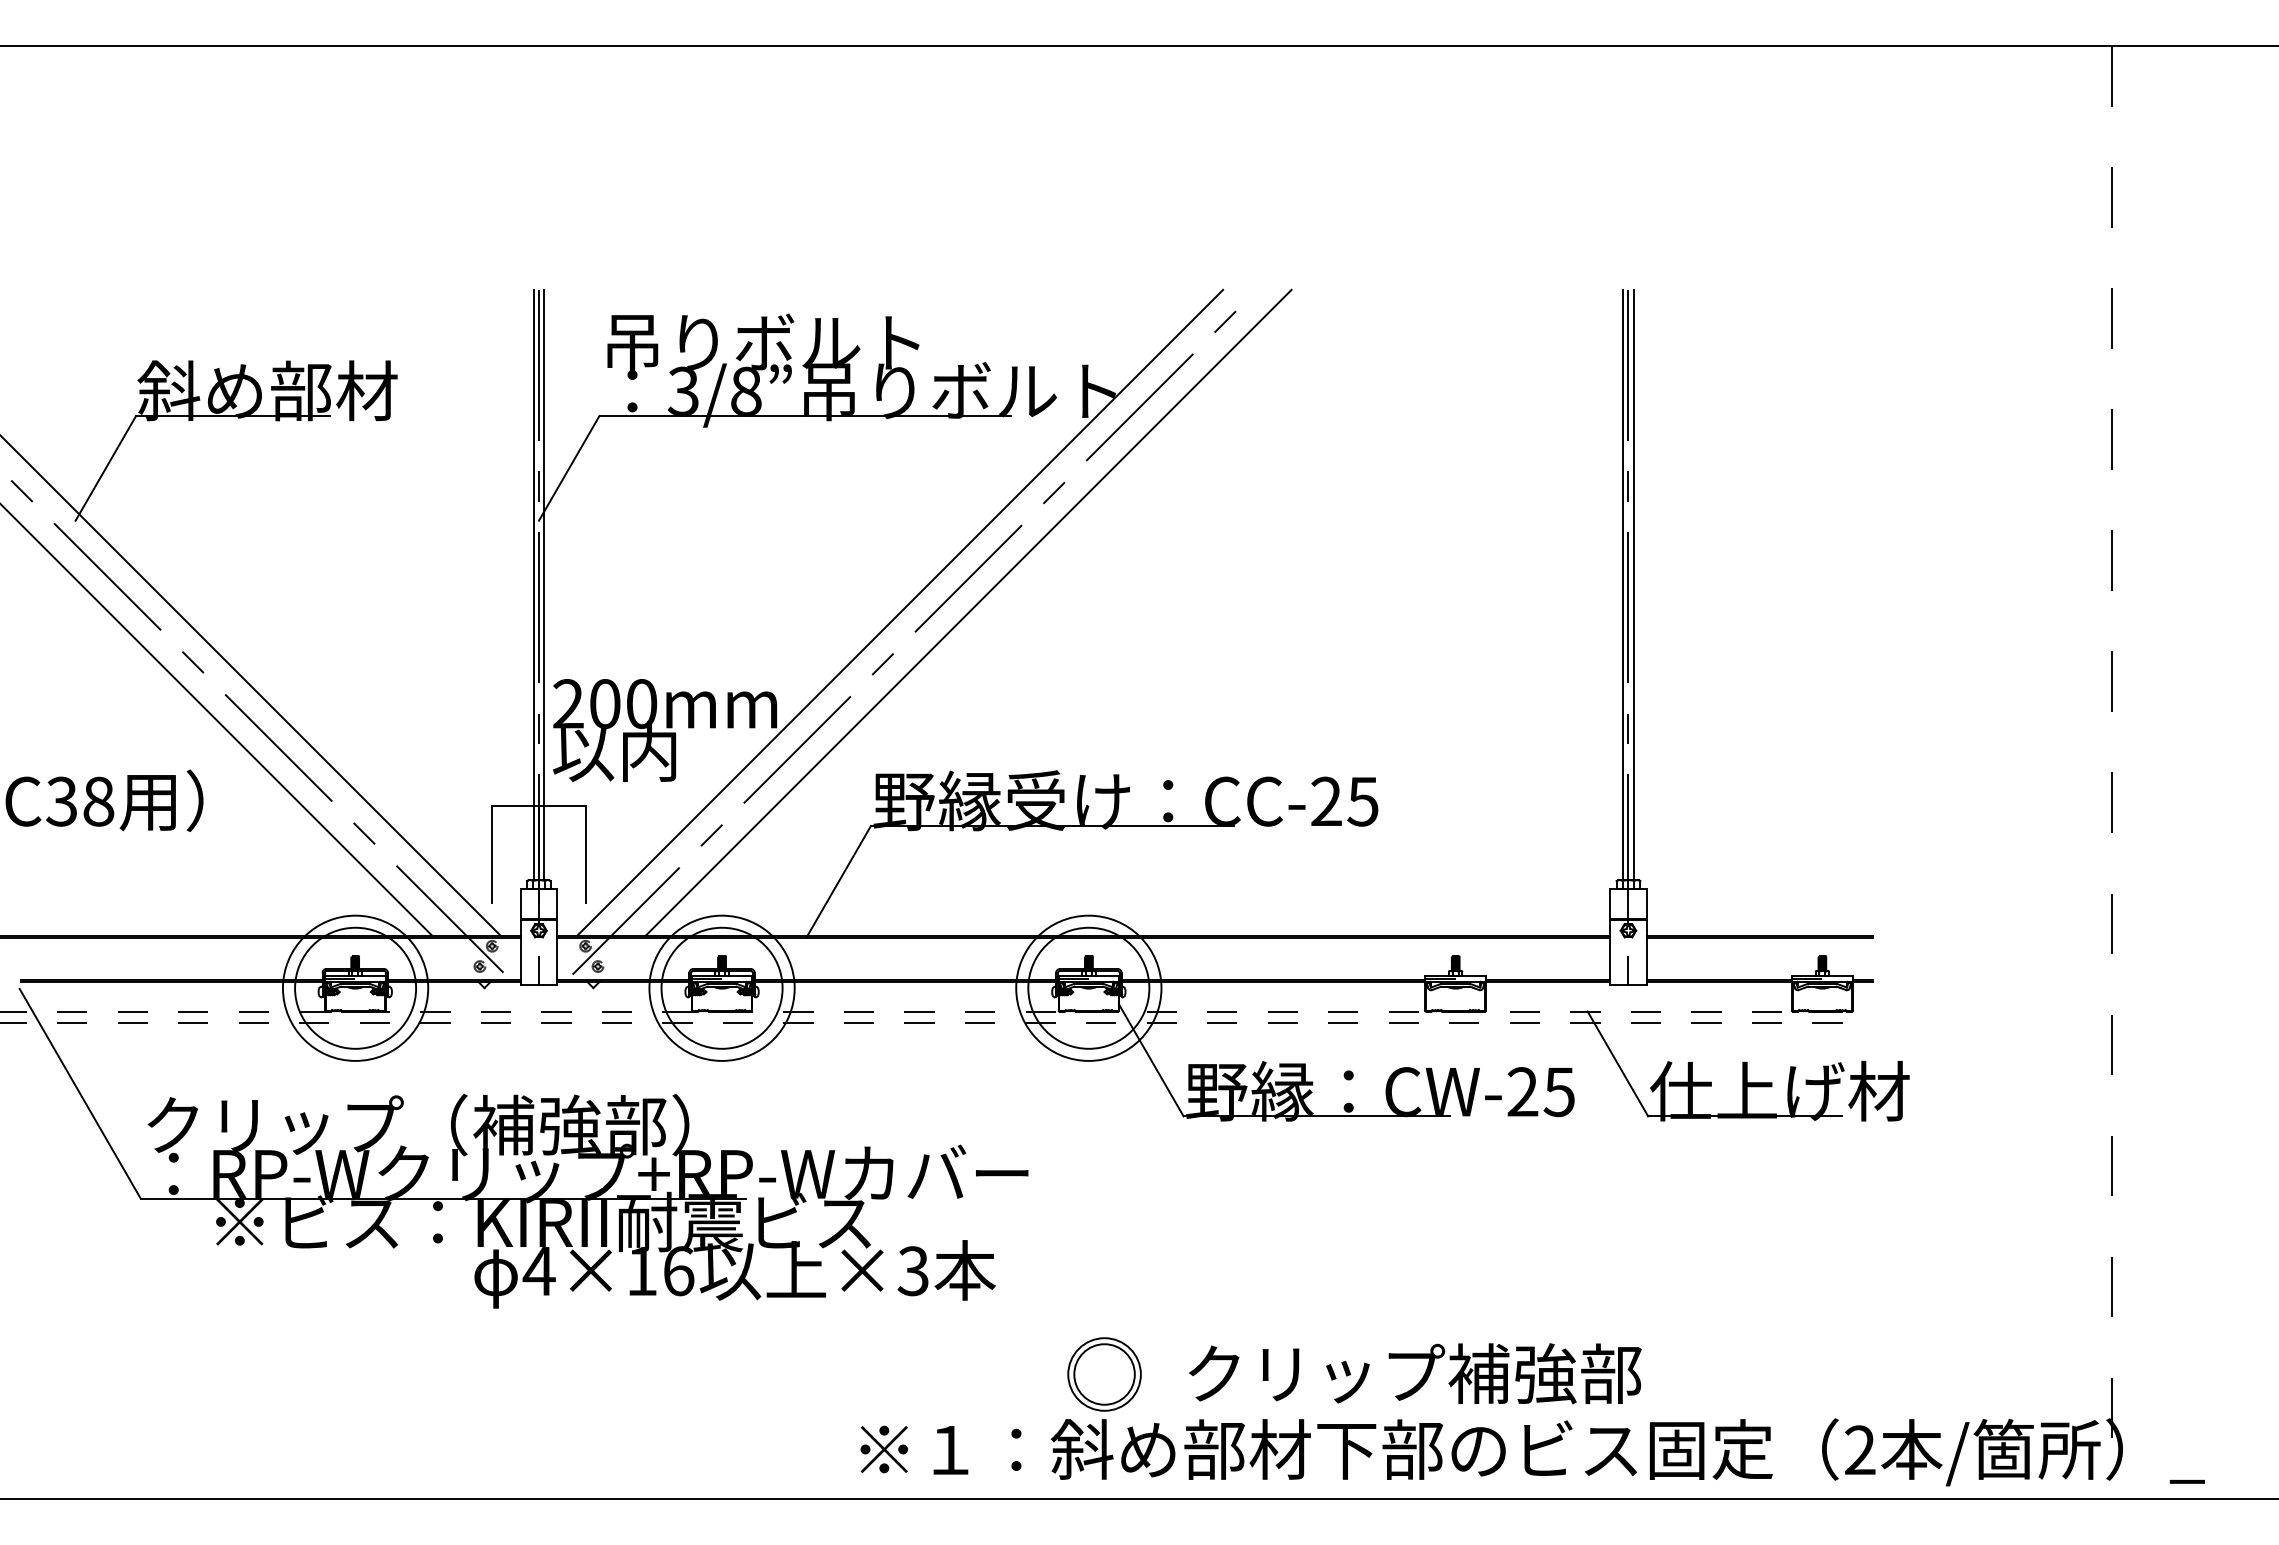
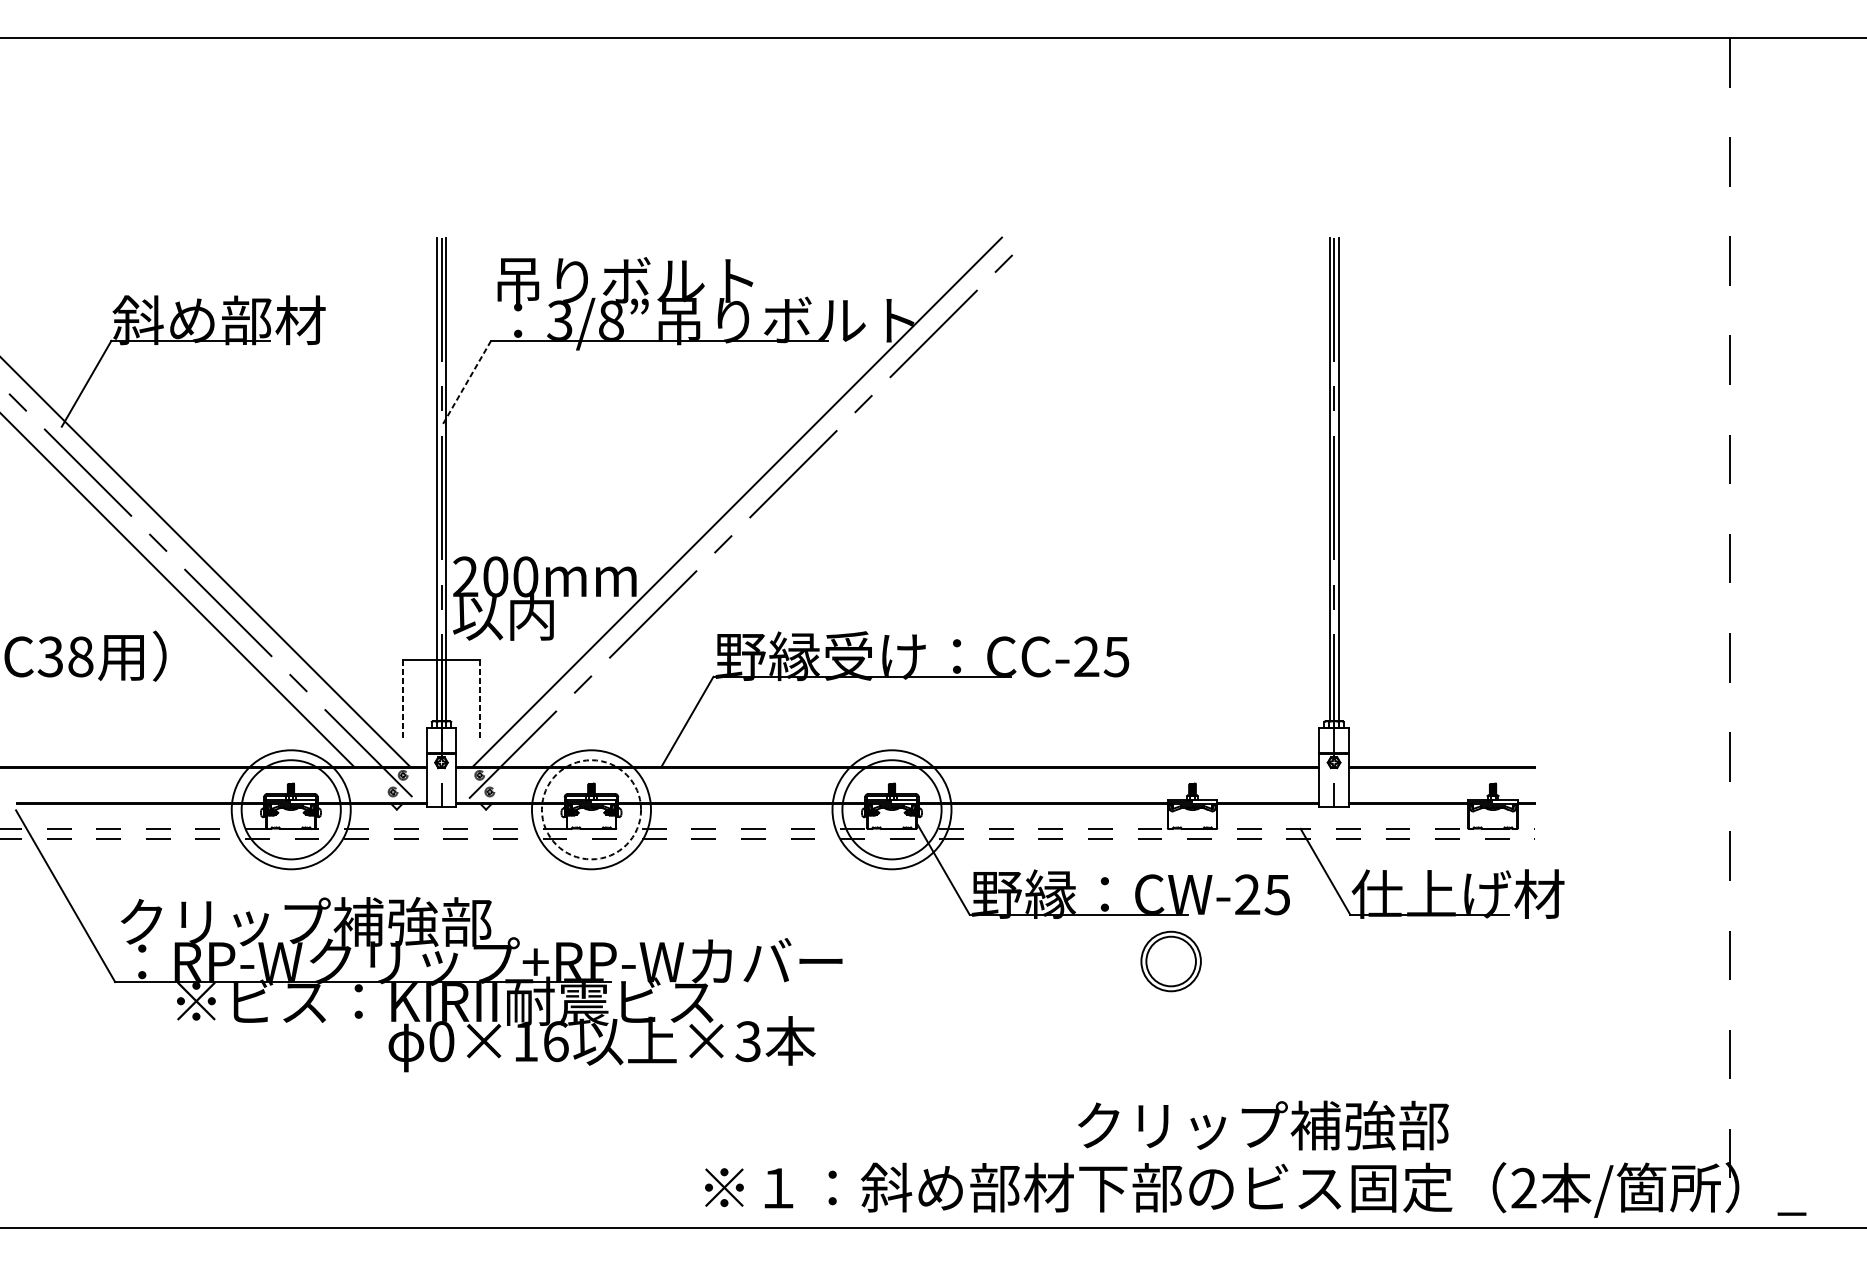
line: (569, 468) -> (466, 383), solid -> dashed
line: (968, 612) -> (793, 501), removed
line: (492, 854) -> (403, 700), solid -> dashed
line: (585, 854) -> (479, 700), solid -> dashed
circle: (721, 987) -> (591, 809), solid -> dashed
text: (548, 1124) -> (449, 921), クリップ（補強部） -> クリップ補強部
text: (538, 1271) -> (441, 1041), 4×16 -> 0×16
text: (1415, 1373) -> (1263, 1125), moved
part: (1104, 1374) -> (1171, 961), moved

